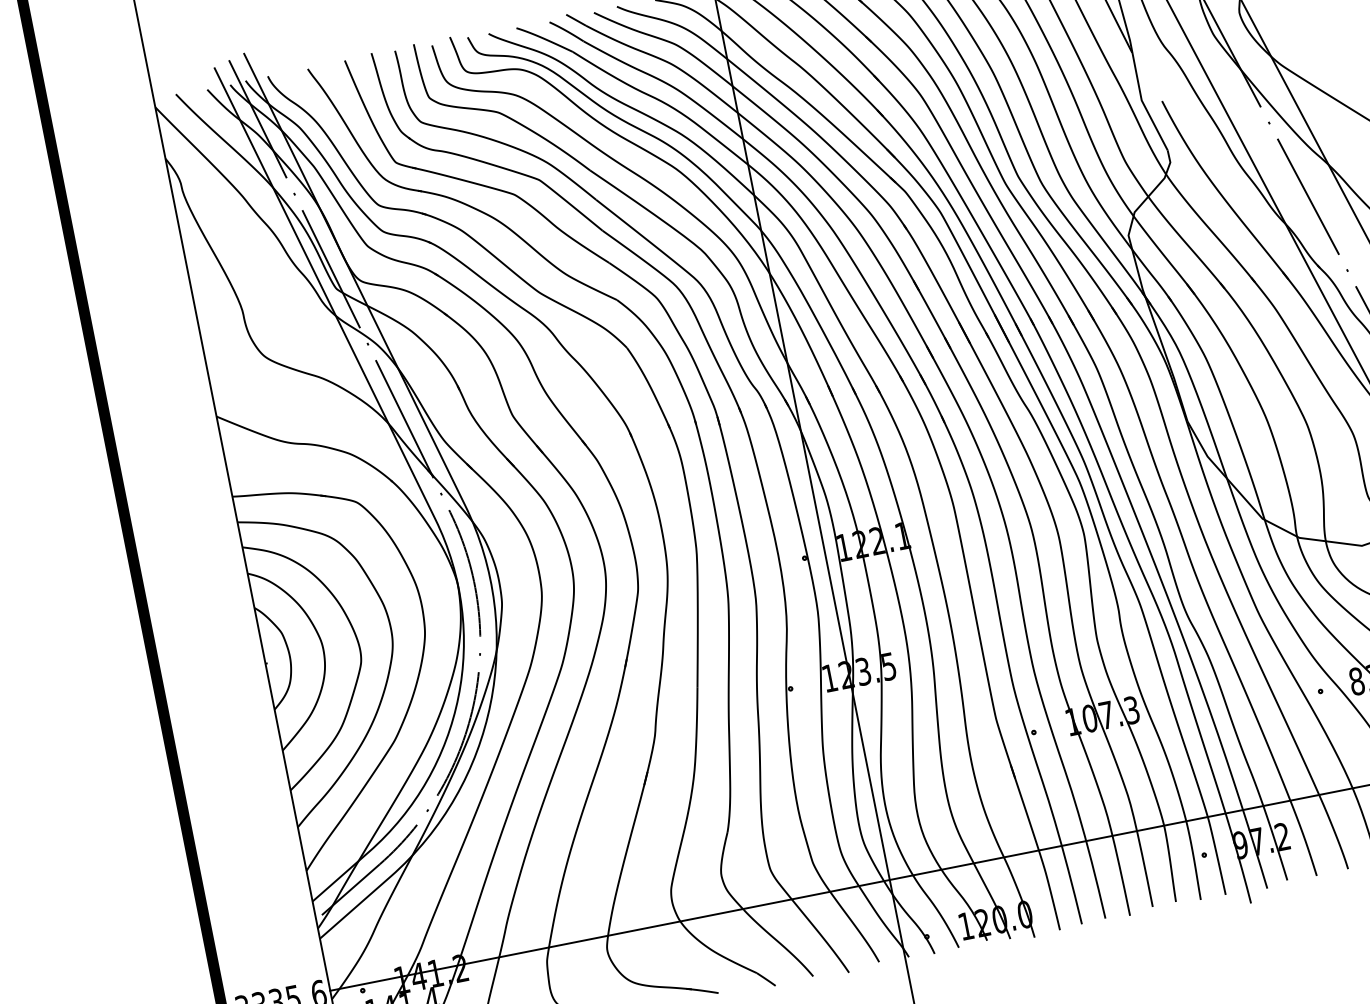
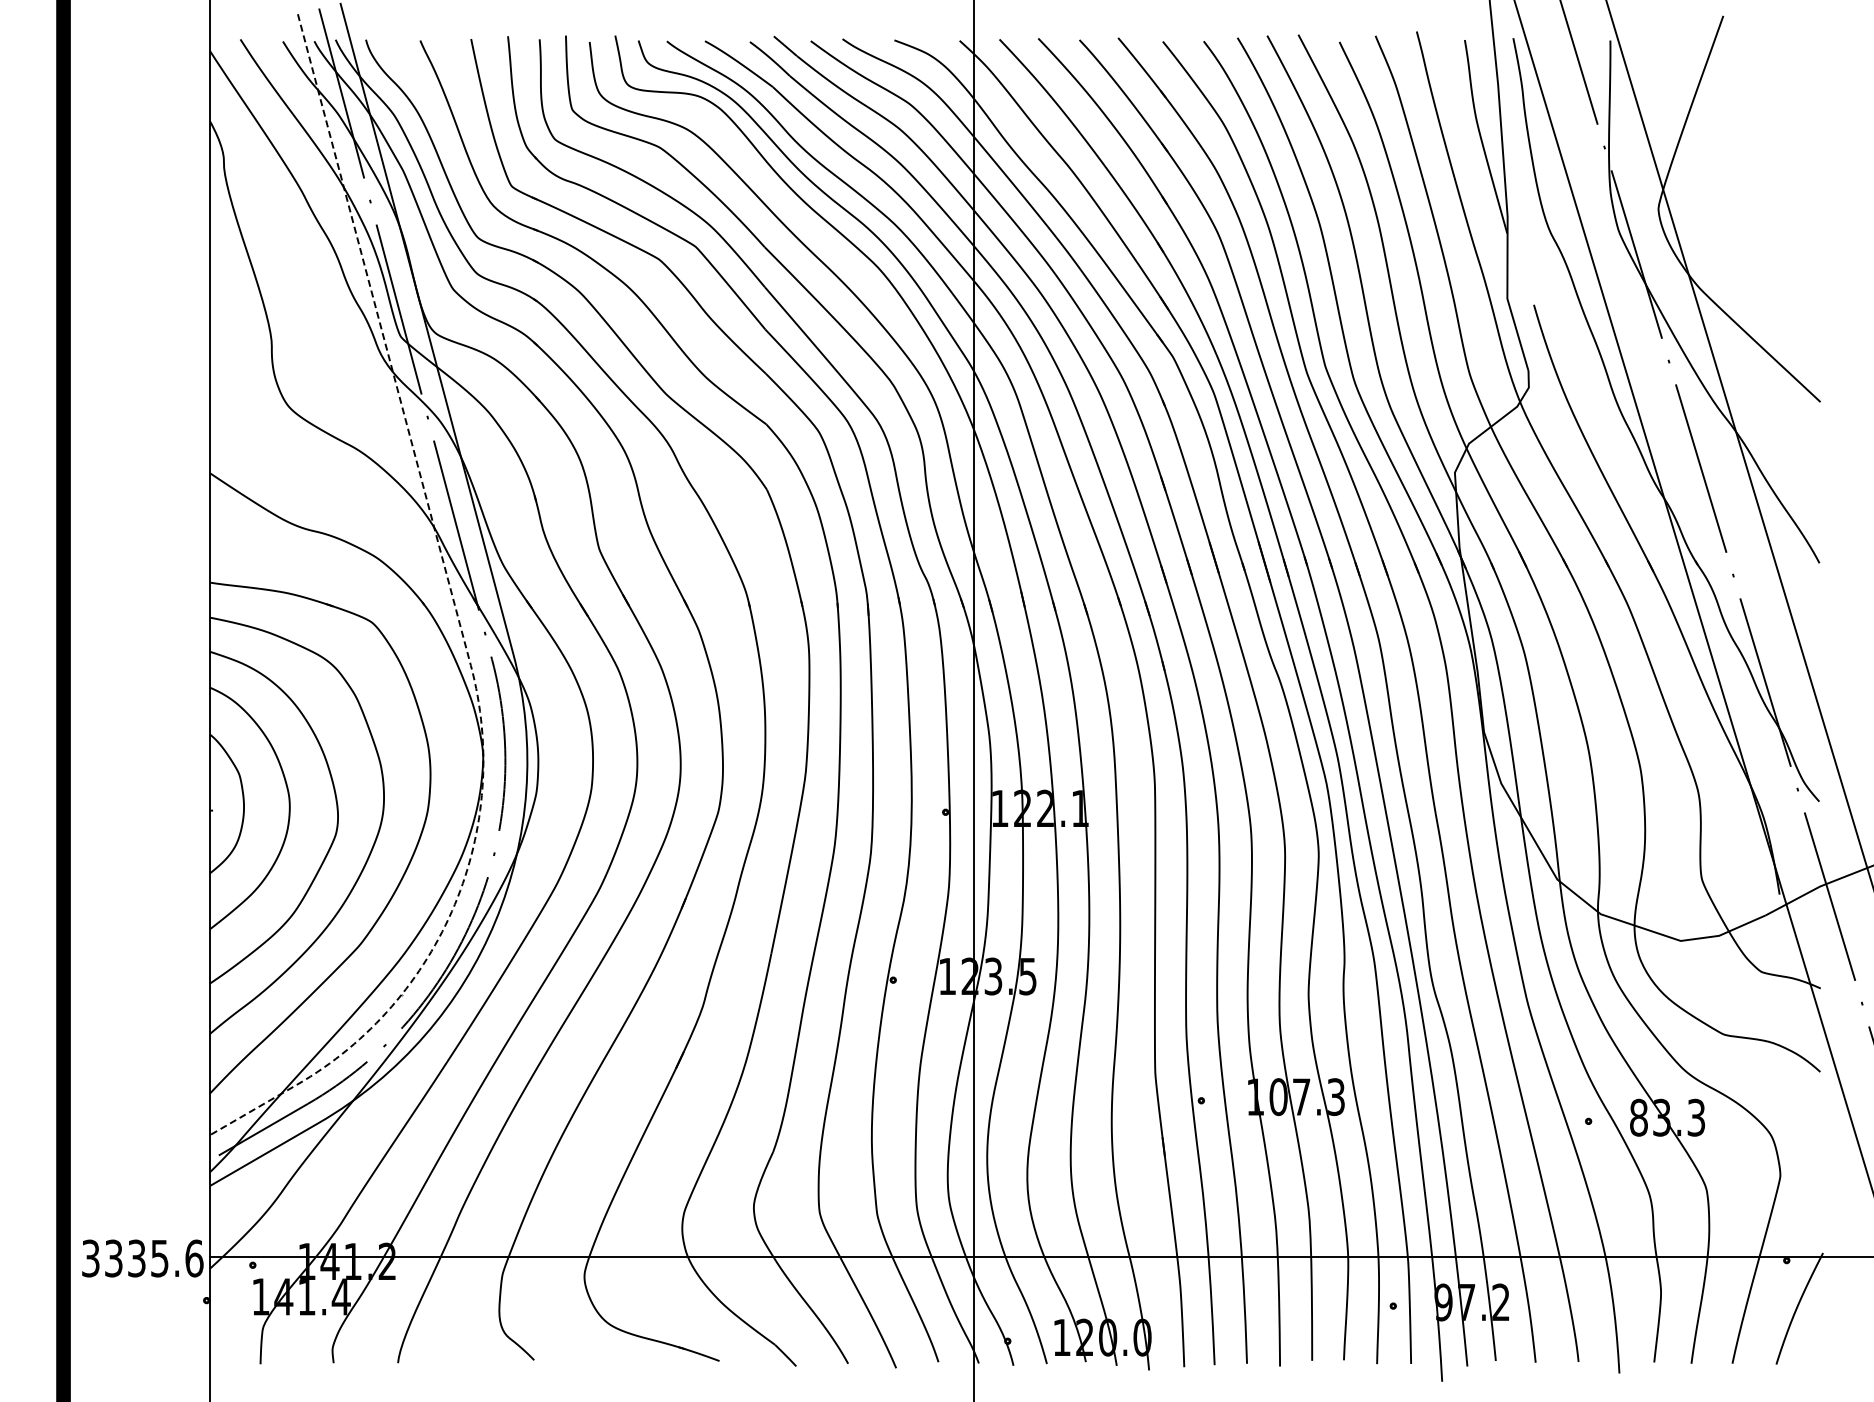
line: (430, 509) -> (467, 650), solid -> dashed

